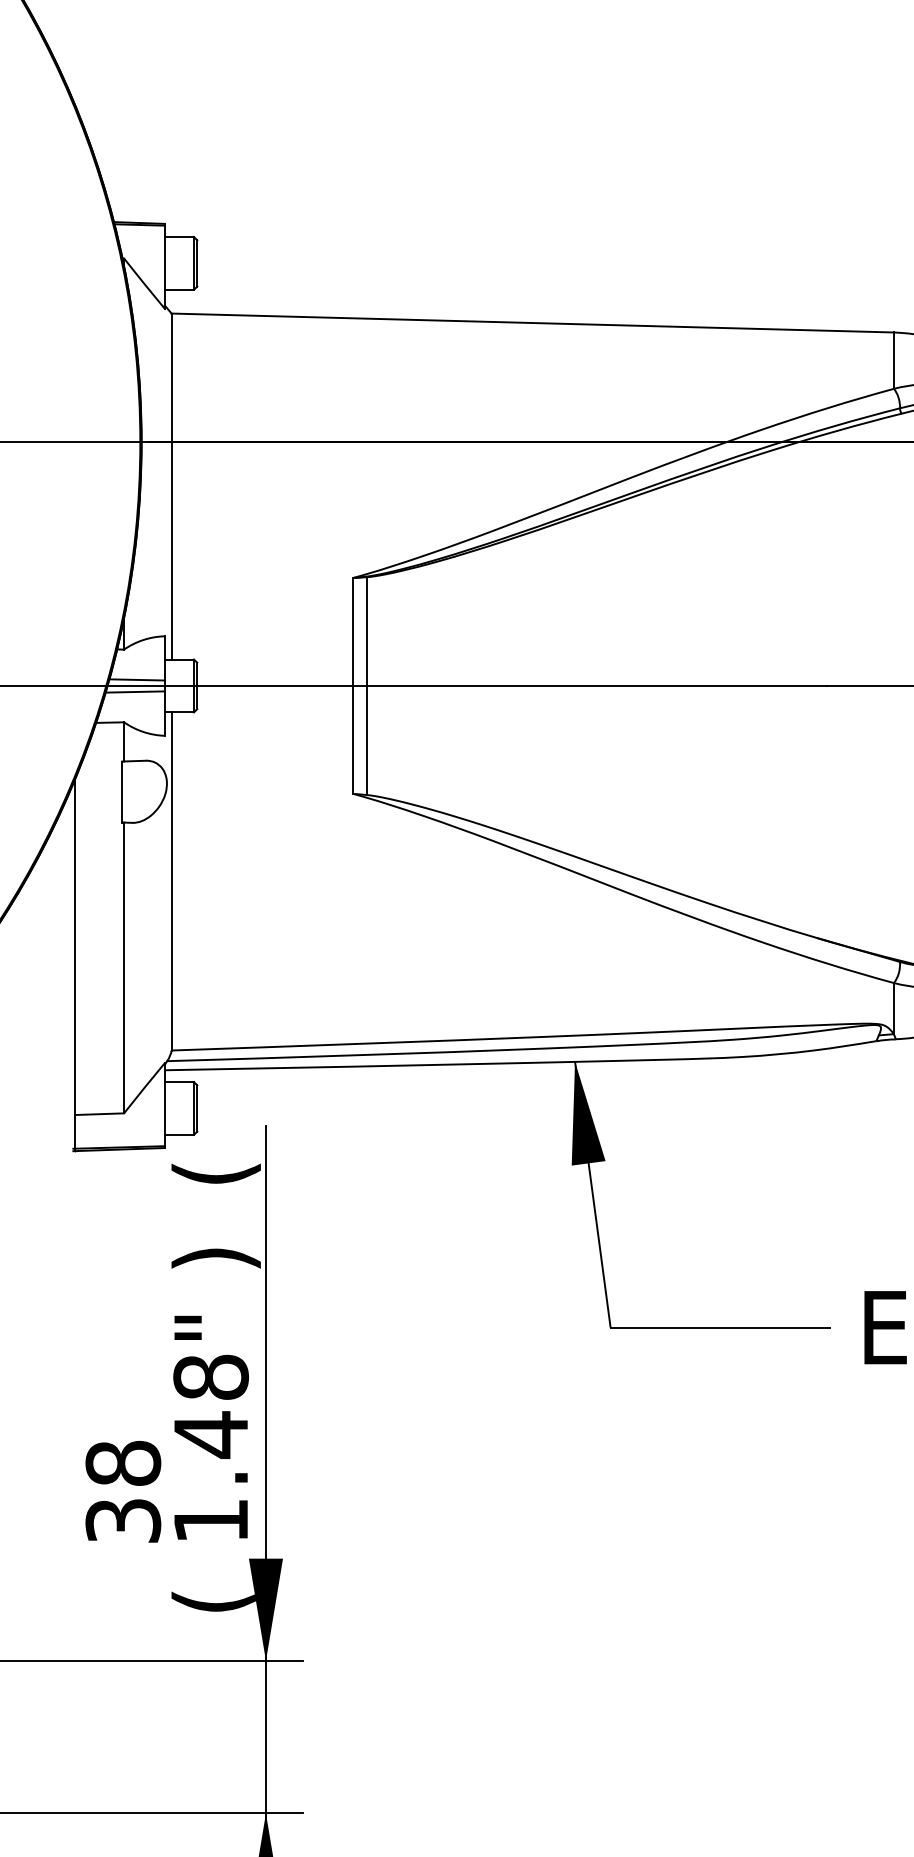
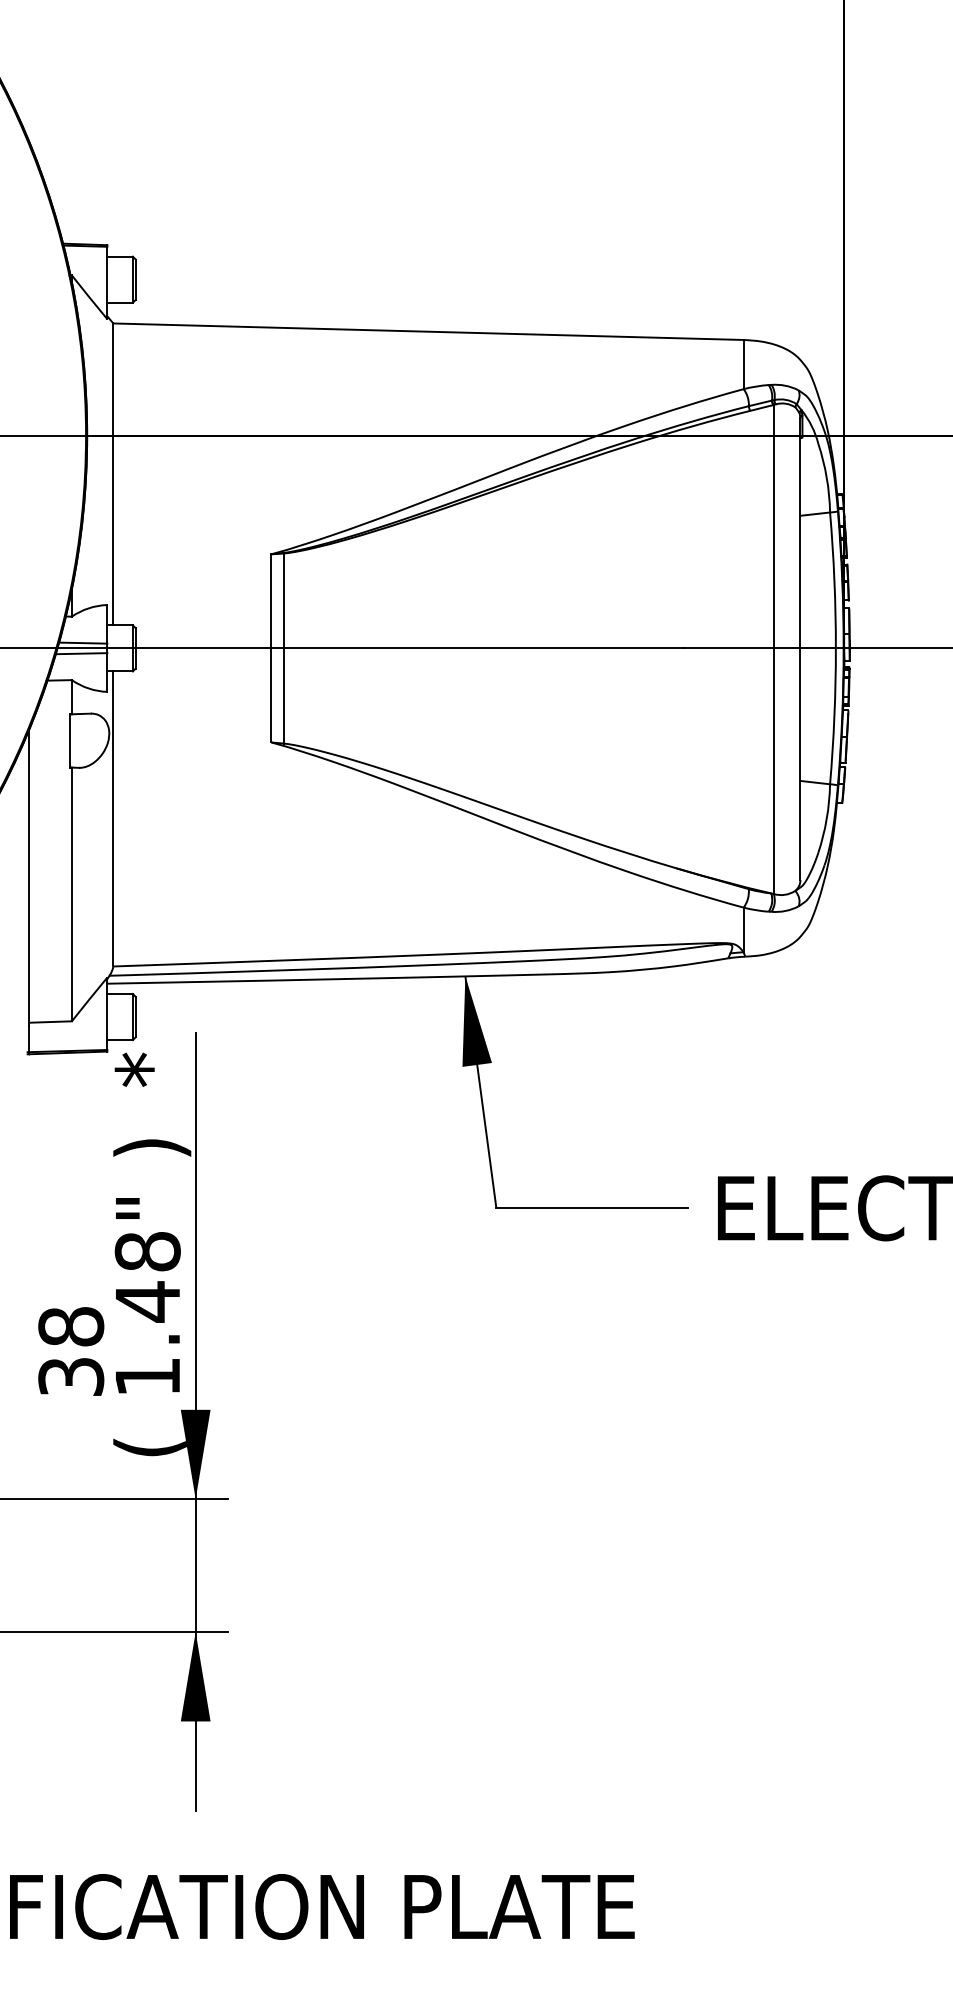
text: (216, 1168) -> (152, 1069), ( -> *

